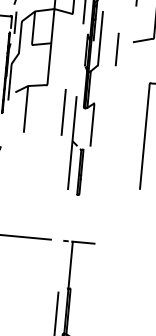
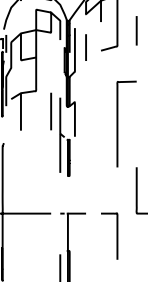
line: (116, 49) -> (85, 47), moved
curve: (130, 274) -> (116, 235), added

